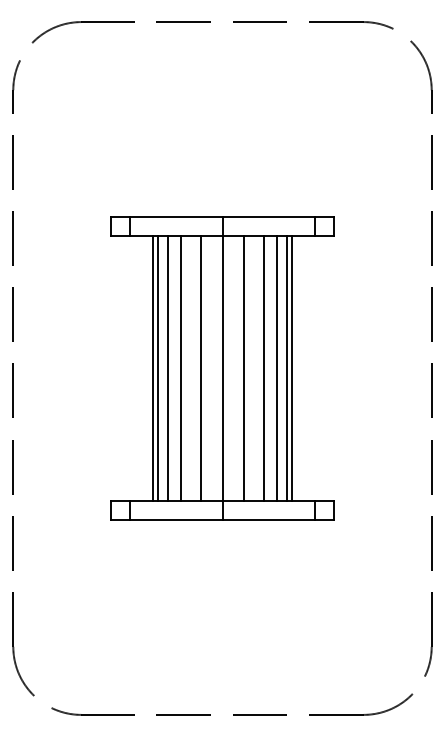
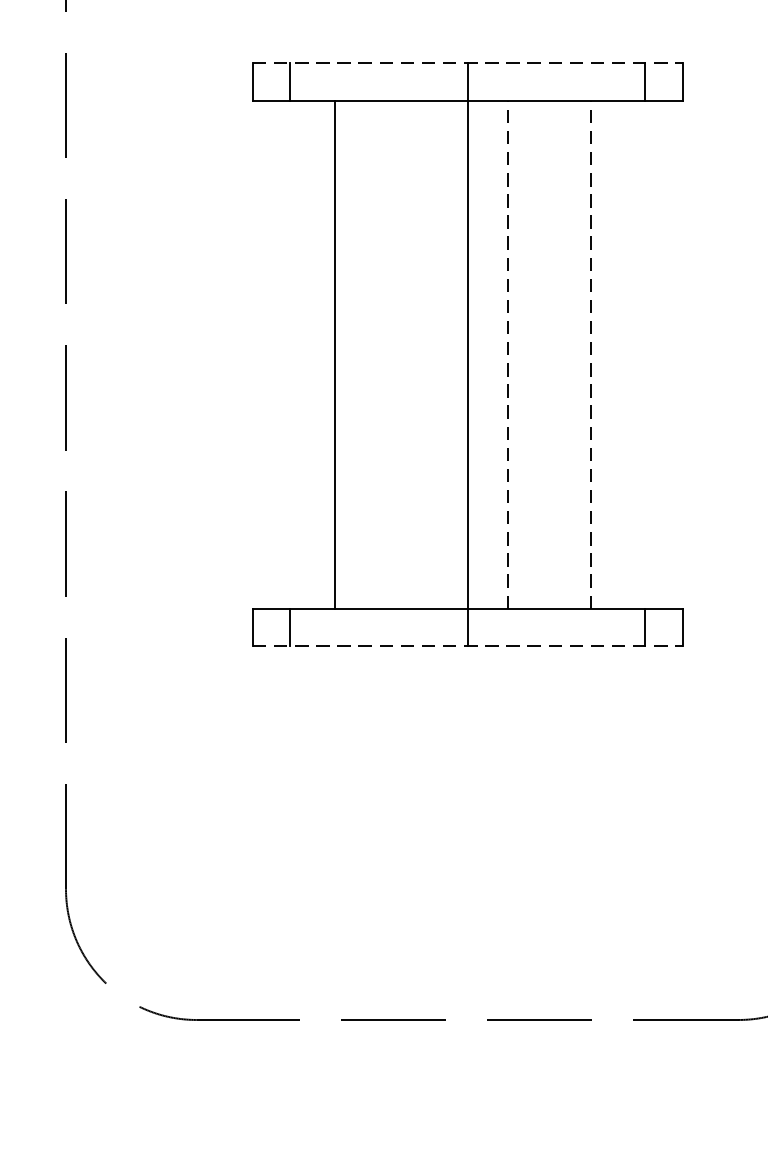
line: (222, 216) -> (467, 63), solid -> dashed
line: (243, 367) -> (508, 352), solid -> dashed
line: (286, 367) -> (590, 352), solid -> dashed
line: (158, 368) -> (344, 354), removed
line: (168, 368) -> (364, 354), removed
line: (181, 368) -> (388, 354), removed
line: (201, 368) -> (427, 354), removed
line: (263, 368) -> (546, 354), removed
line: (276, 368) -> (571, 354), removed
line: (291, 368) -> (600, 354), removed
line: (222, 520) -> (467, 646), solid -> dashed

